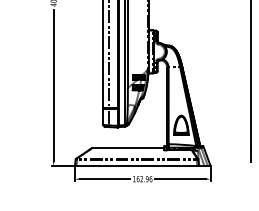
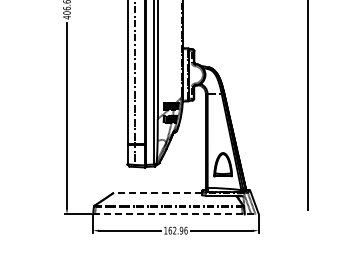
line: (127, 148) -> (157, 193), solid -> dashed
line: (142, 165) -> (175, 214), solid -> dashed

